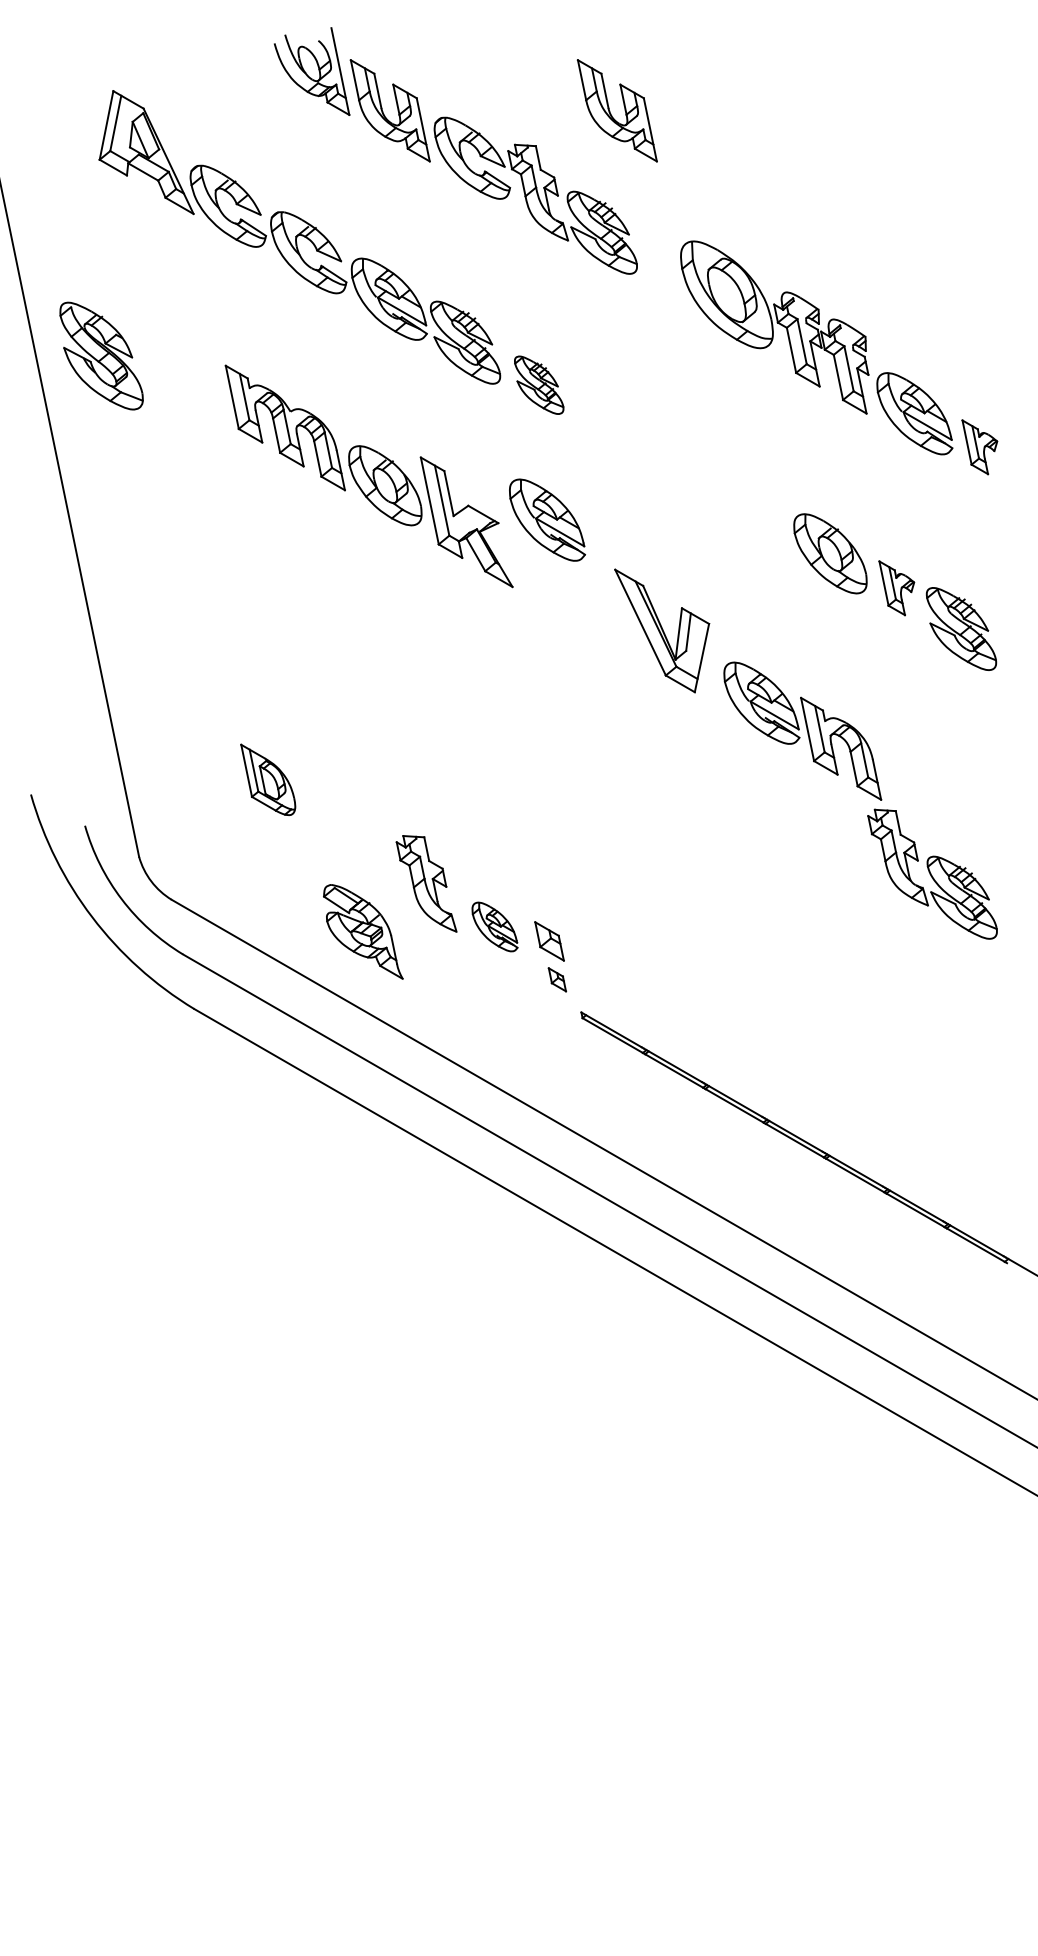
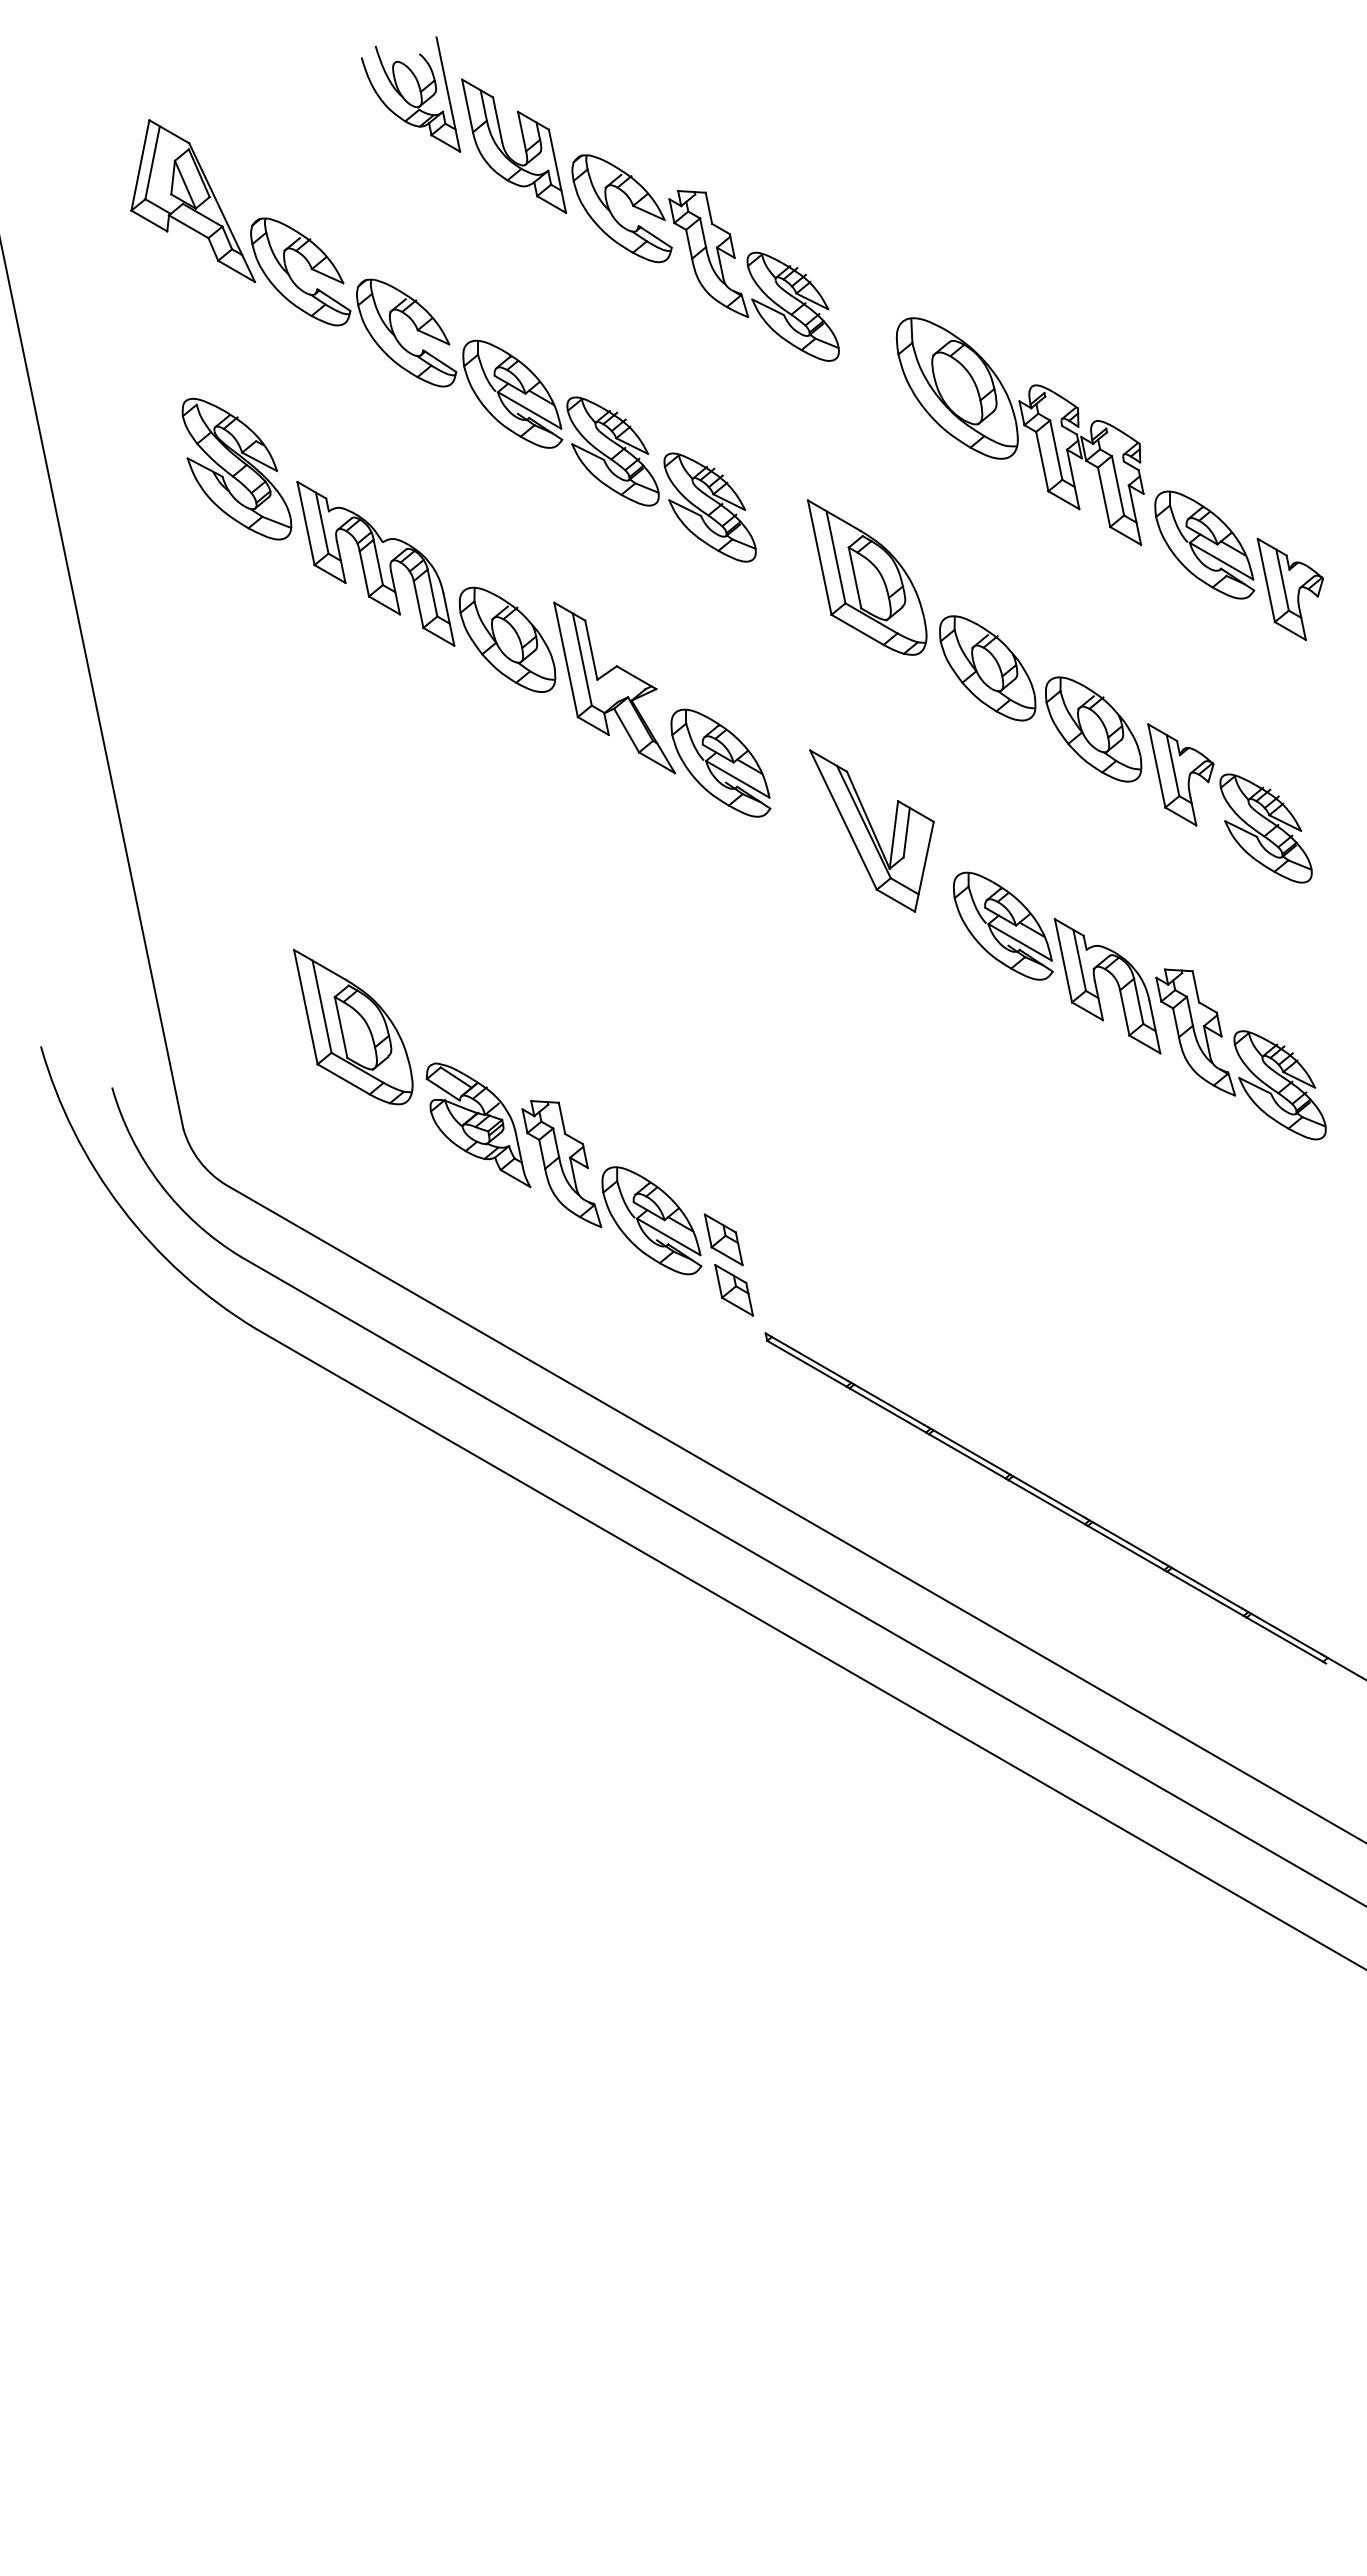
part: (624, 109) -> (822, 144), removed
part: (101, 356) -> (236, 469), moved
part: (538, 385) -> (709, 507), size x1.43
part: (657, 438) -> (866, 577), added
part: (979, 446) -> (1289, 588), size x1.43
part: (749, 507) -> (987, 668), added
part: (547, 519) -> (720, 762), moved
part: (896, 587) -> (1180, 774), size x1.43
part: (268, 780) -> (353, 1027), size x1.67
part: (932, 874) -> (1240, 1054), moved
part: (494, 926) -> (651, 1220), size x1.67
part: (363, 932) -> (478, 1125), moved
part: (556, 979) -> (733, 1290), size x1.67

